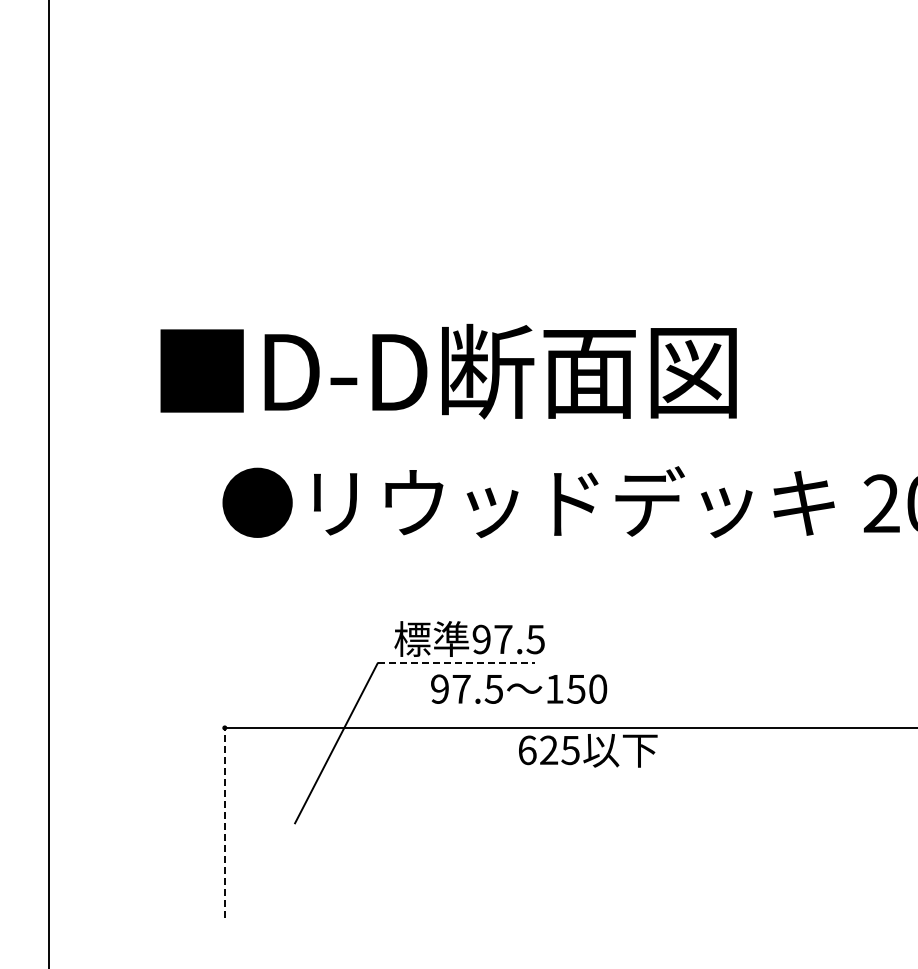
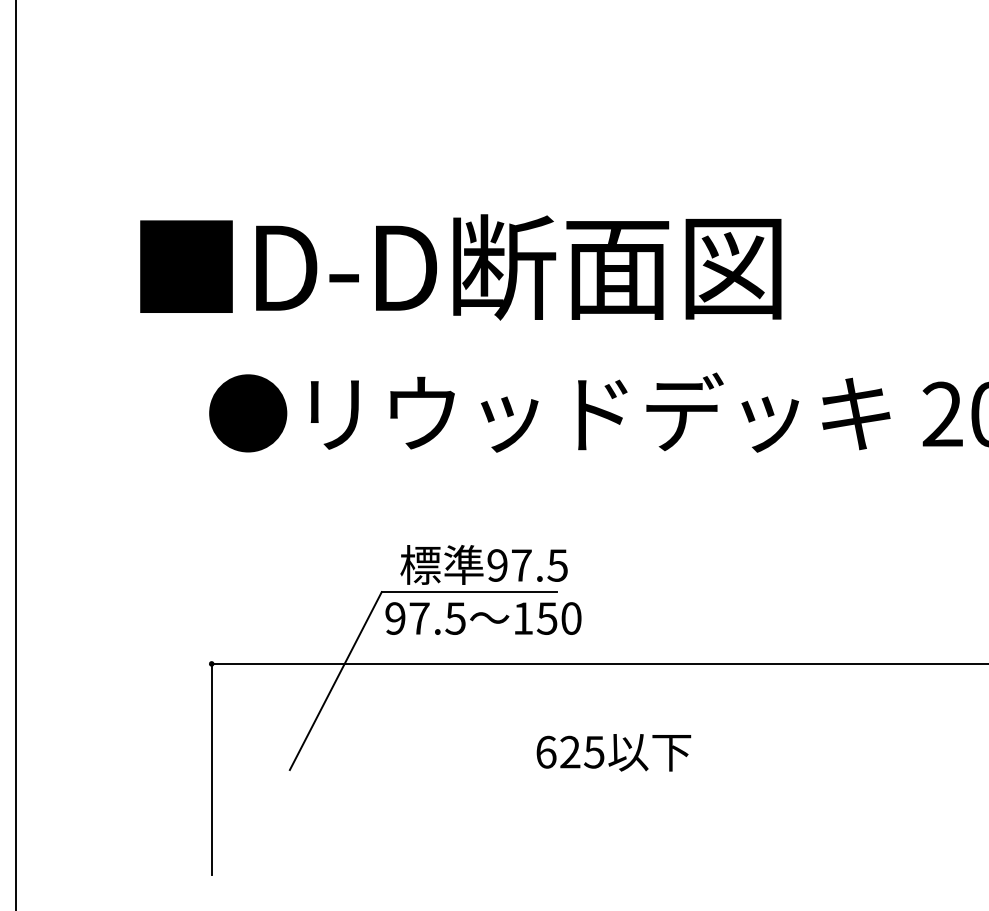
line: (456, 663) -> (469, 592), dashed -> solid
text: (519, 688) -> (483, 617), moved
text: (588, 750) -> (614, 752), moved
line: (224, 821) -> (211, 768), dashed -> solid

